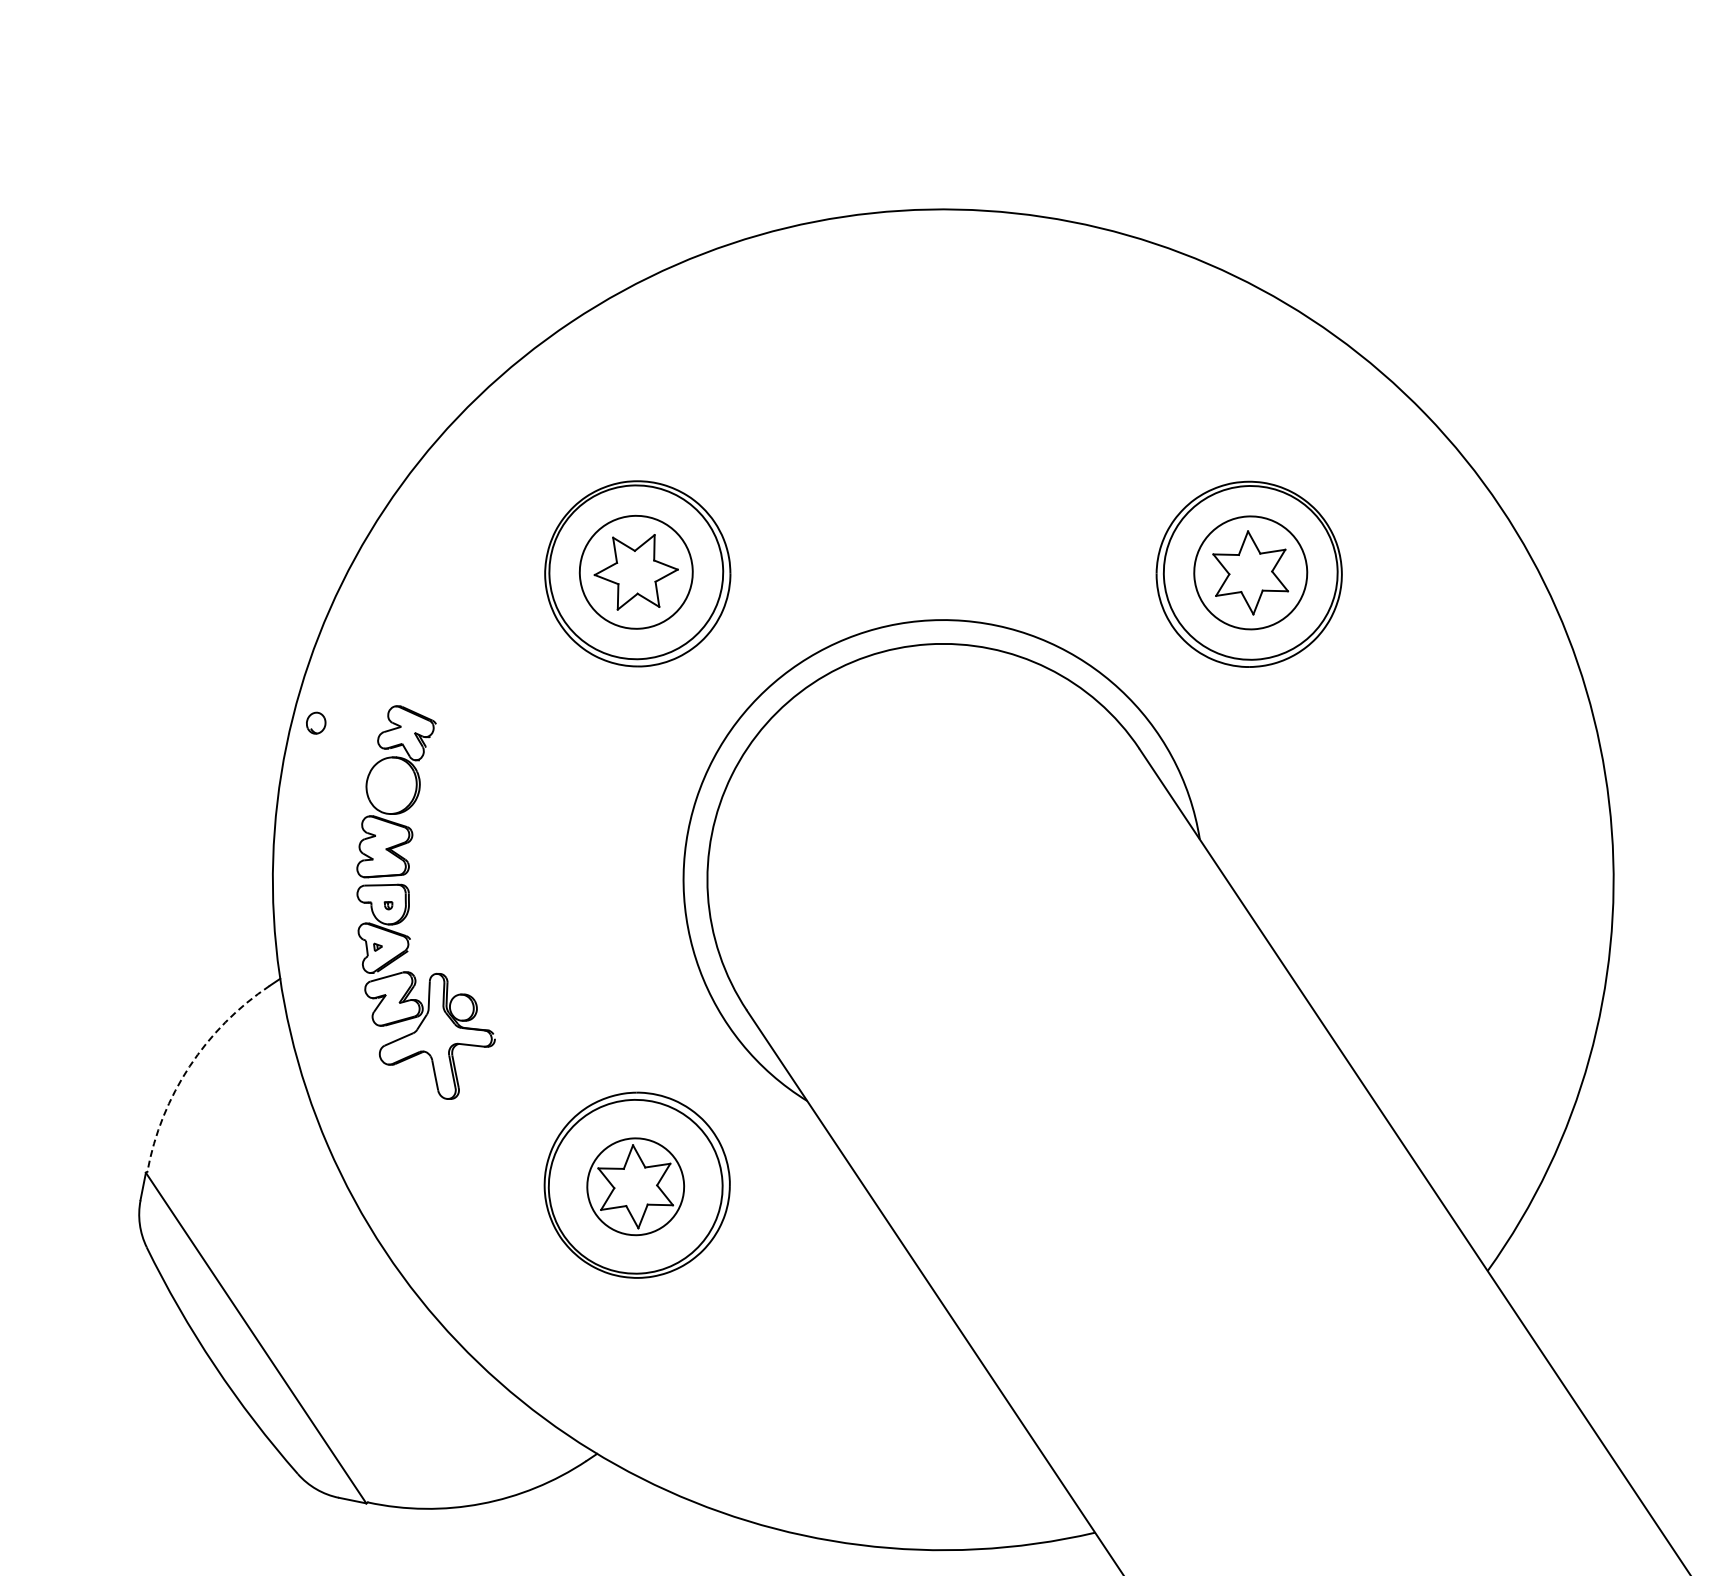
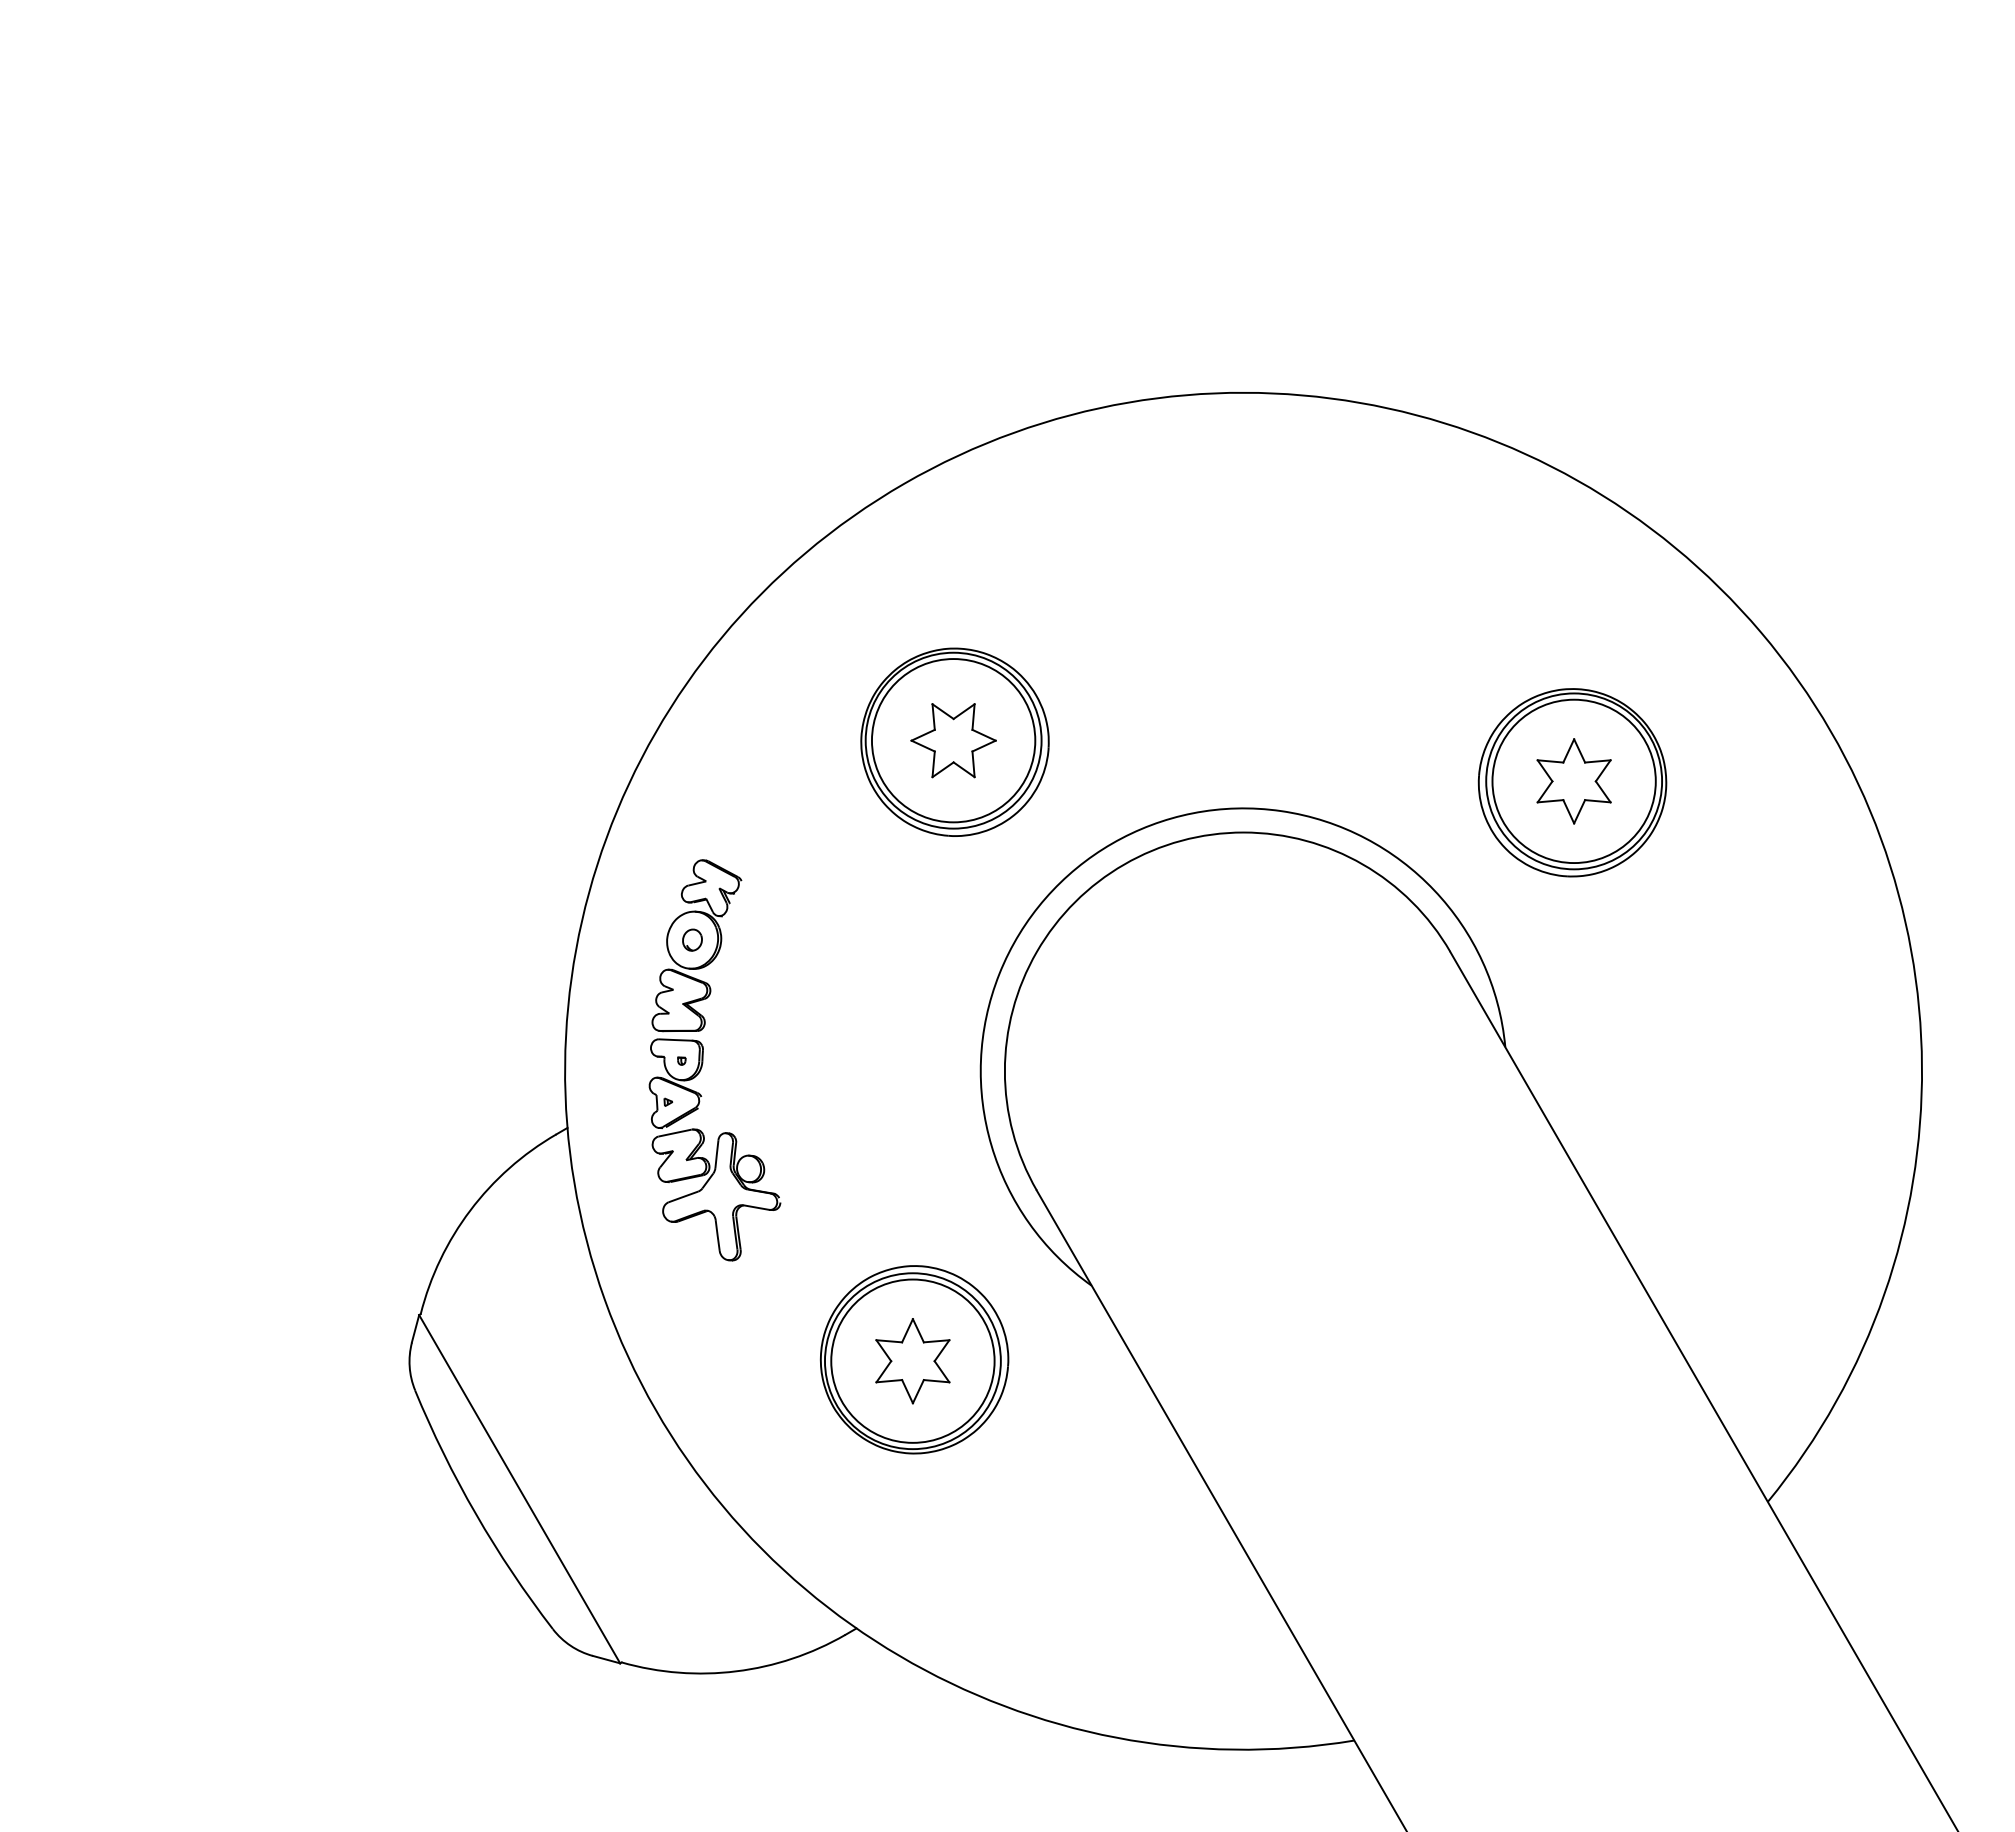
circle: (636, 572) -> (953, 740), size x1.43
circle: (1250, 573) -> (1573, 781), size x1.43
part: (316, 722) -> (692, 939), moved
arc: (189, 1066) -> (470, 1210), dashed -> solid
circle: (635, 1186) -> (912, 1360), size x1.67

